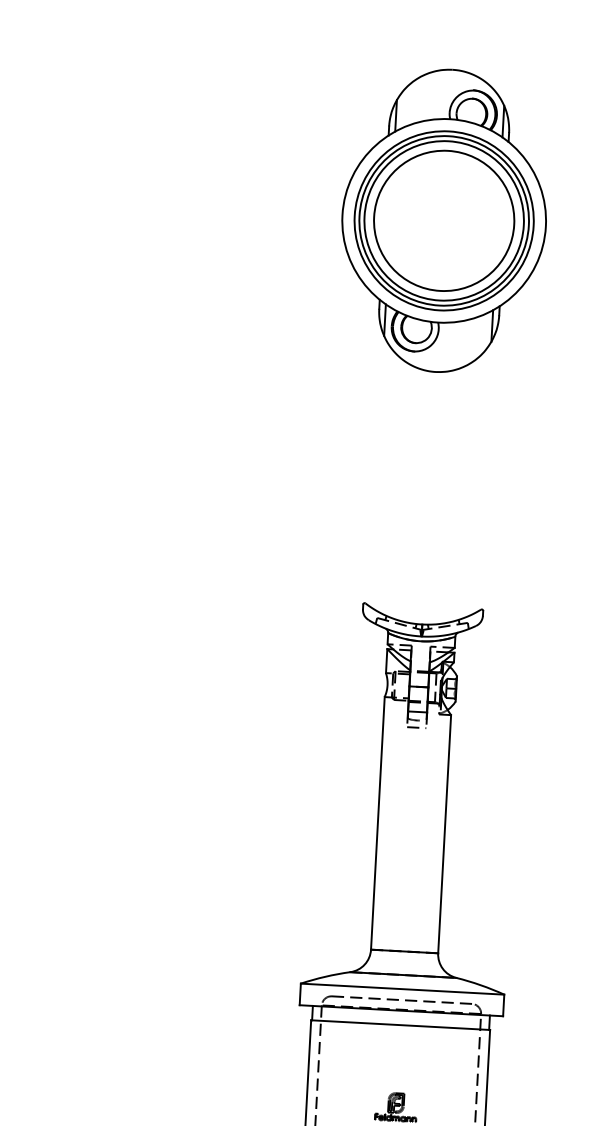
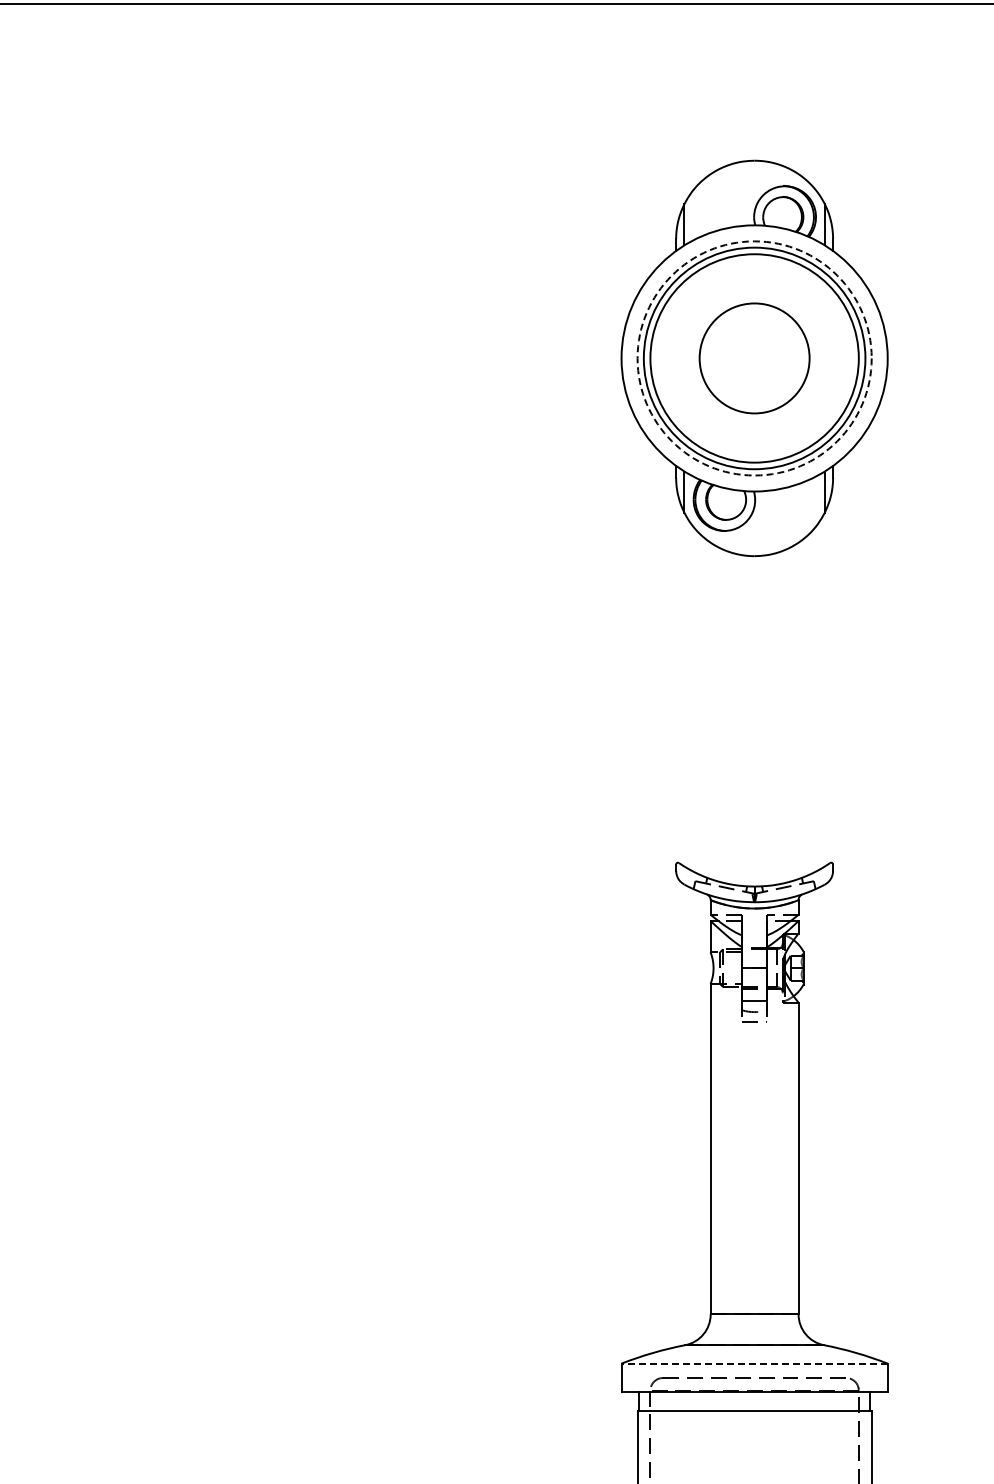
circle: (444, 220) -> (754, 358), size x0.6
circle: (444, 220) -> (754, 358), solid -> dashed
line: (402, 989) -> (754, 1363), solid -> dashed

